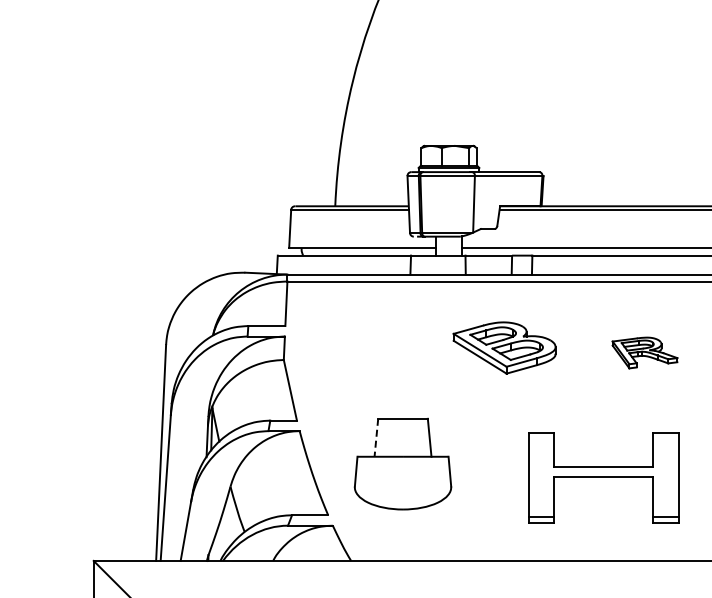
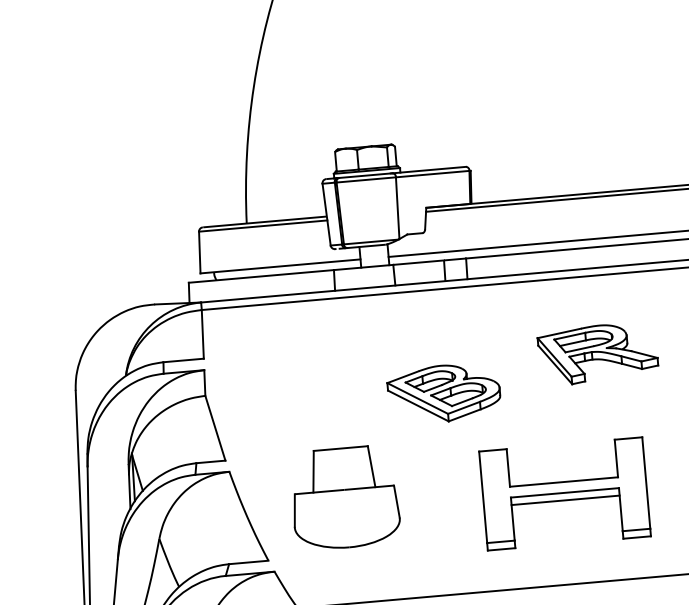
part: (504, 347) -> (444, 393), moved
part: (644, 352) -> (597, 353), size x1.67
line: (376, 438) -> (313, 472), dashed -> solid
line: (603, 483) -> (565, 499), added

